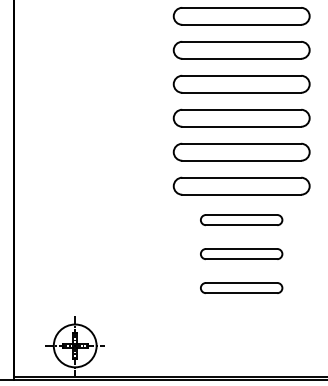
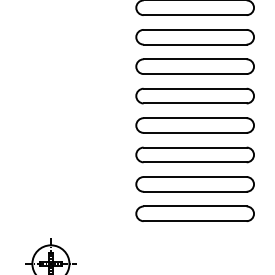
part: (241, 219) -> (194, 154), size x1.67
part: (241, 253) -> (194, 183), size x1.67
part: (241, 287) -> (194, 213), size x1.67

